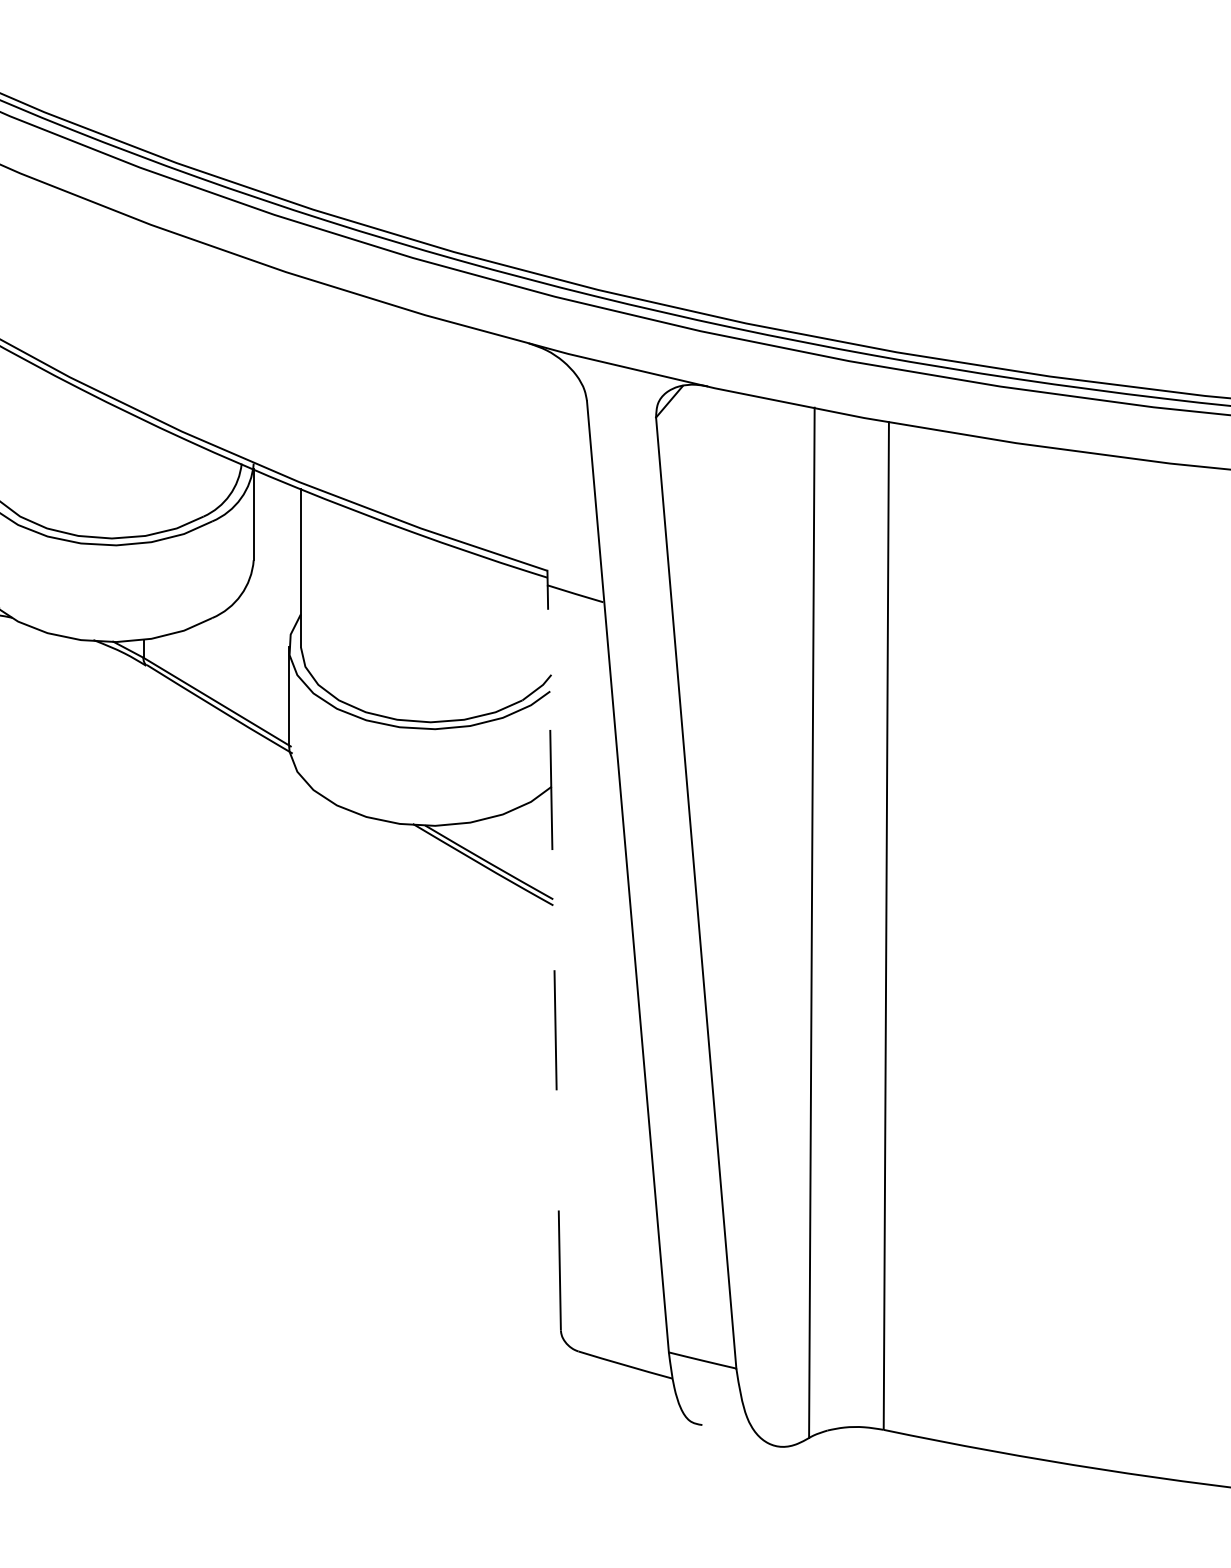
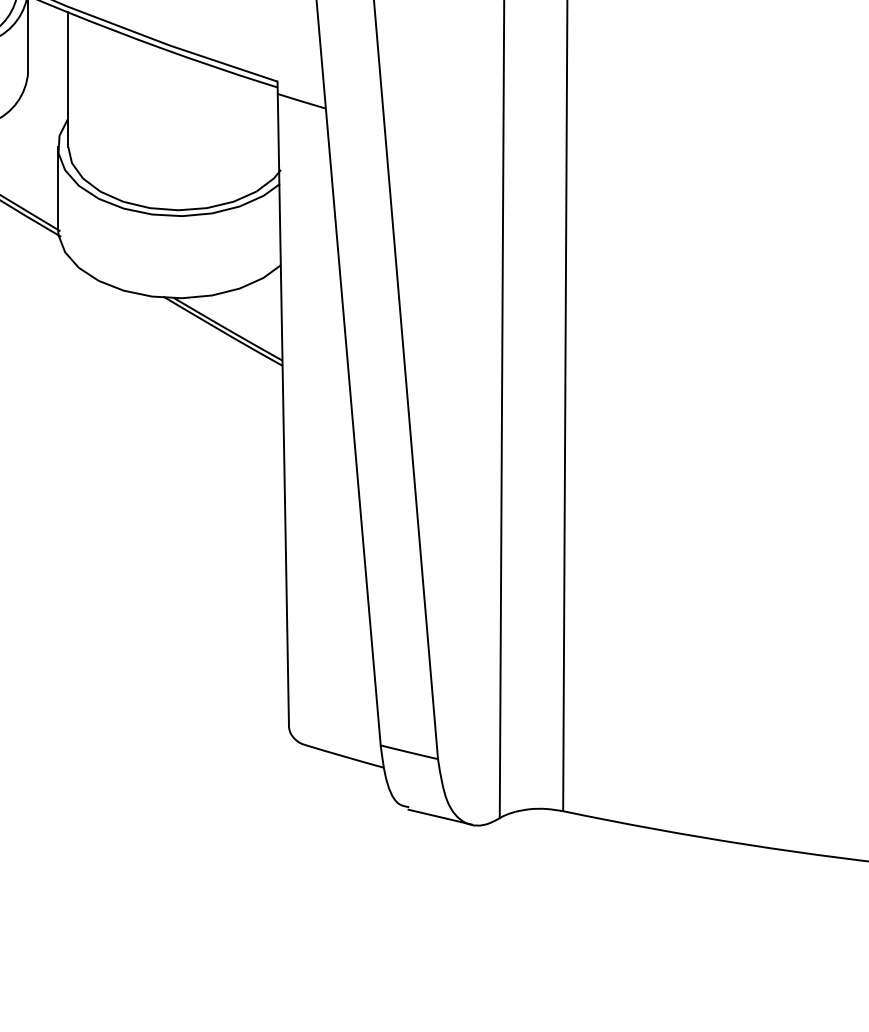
line: (554, 958) -> (283, 410), dashed -> solid
line: (738, 1436) -> (439, 816), added

